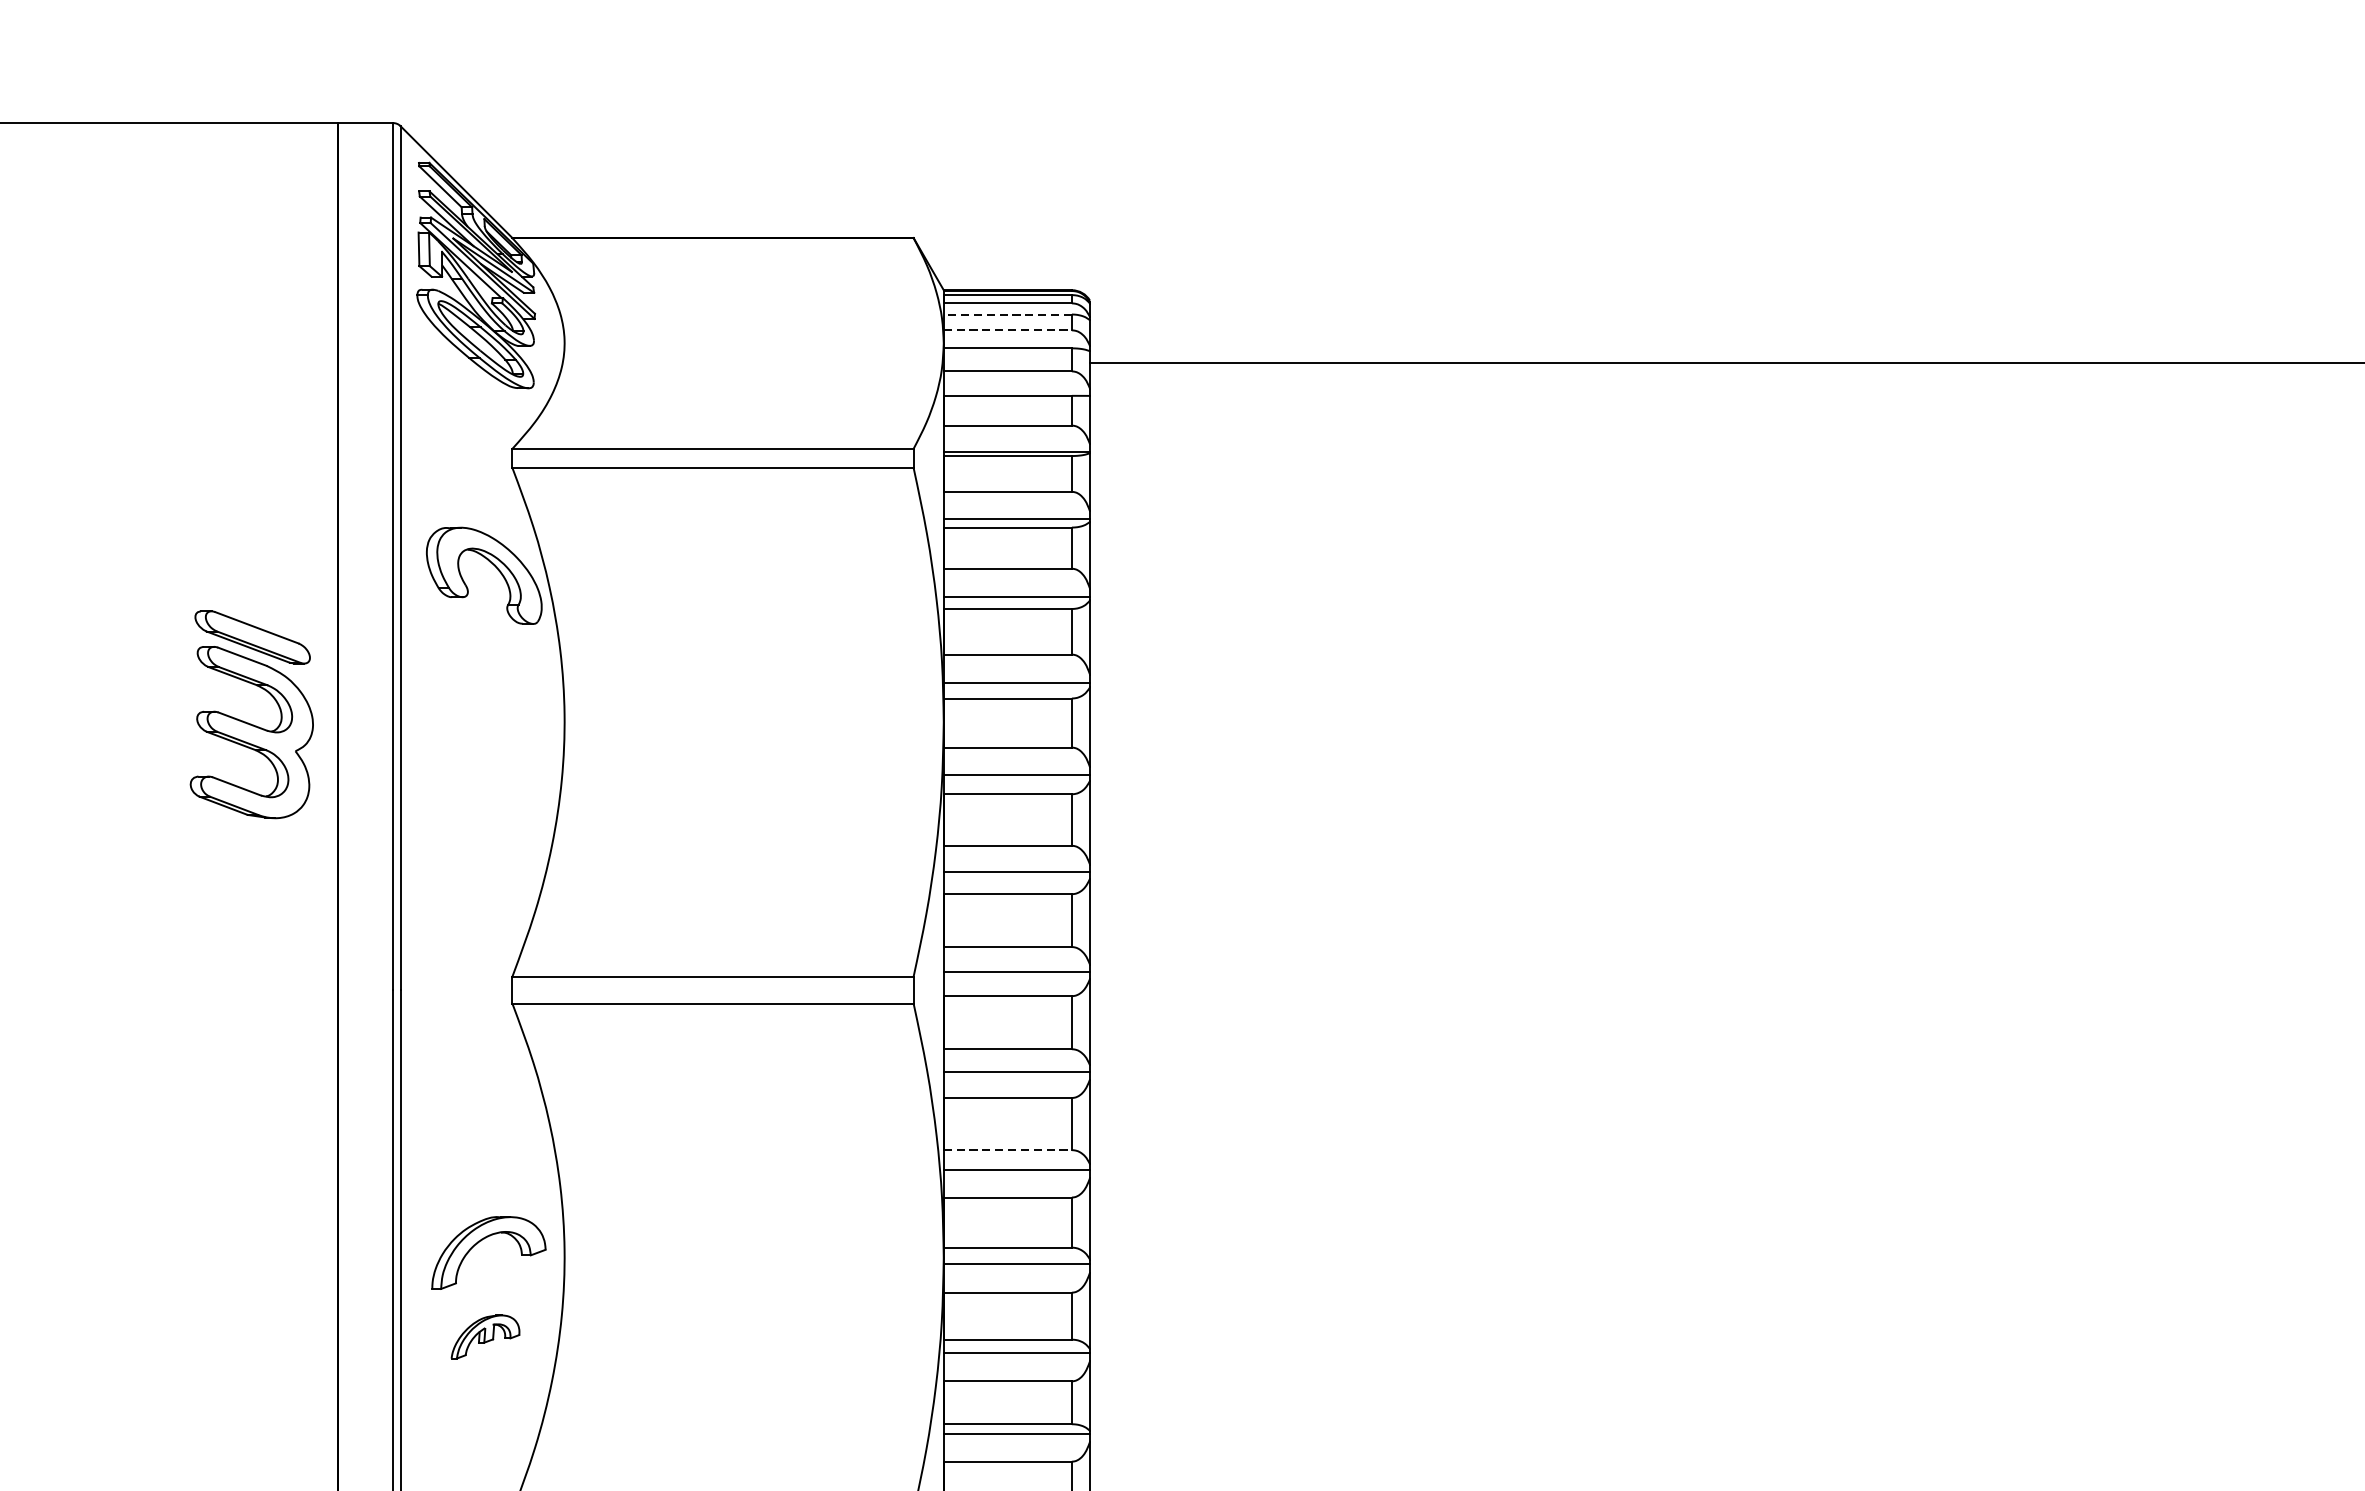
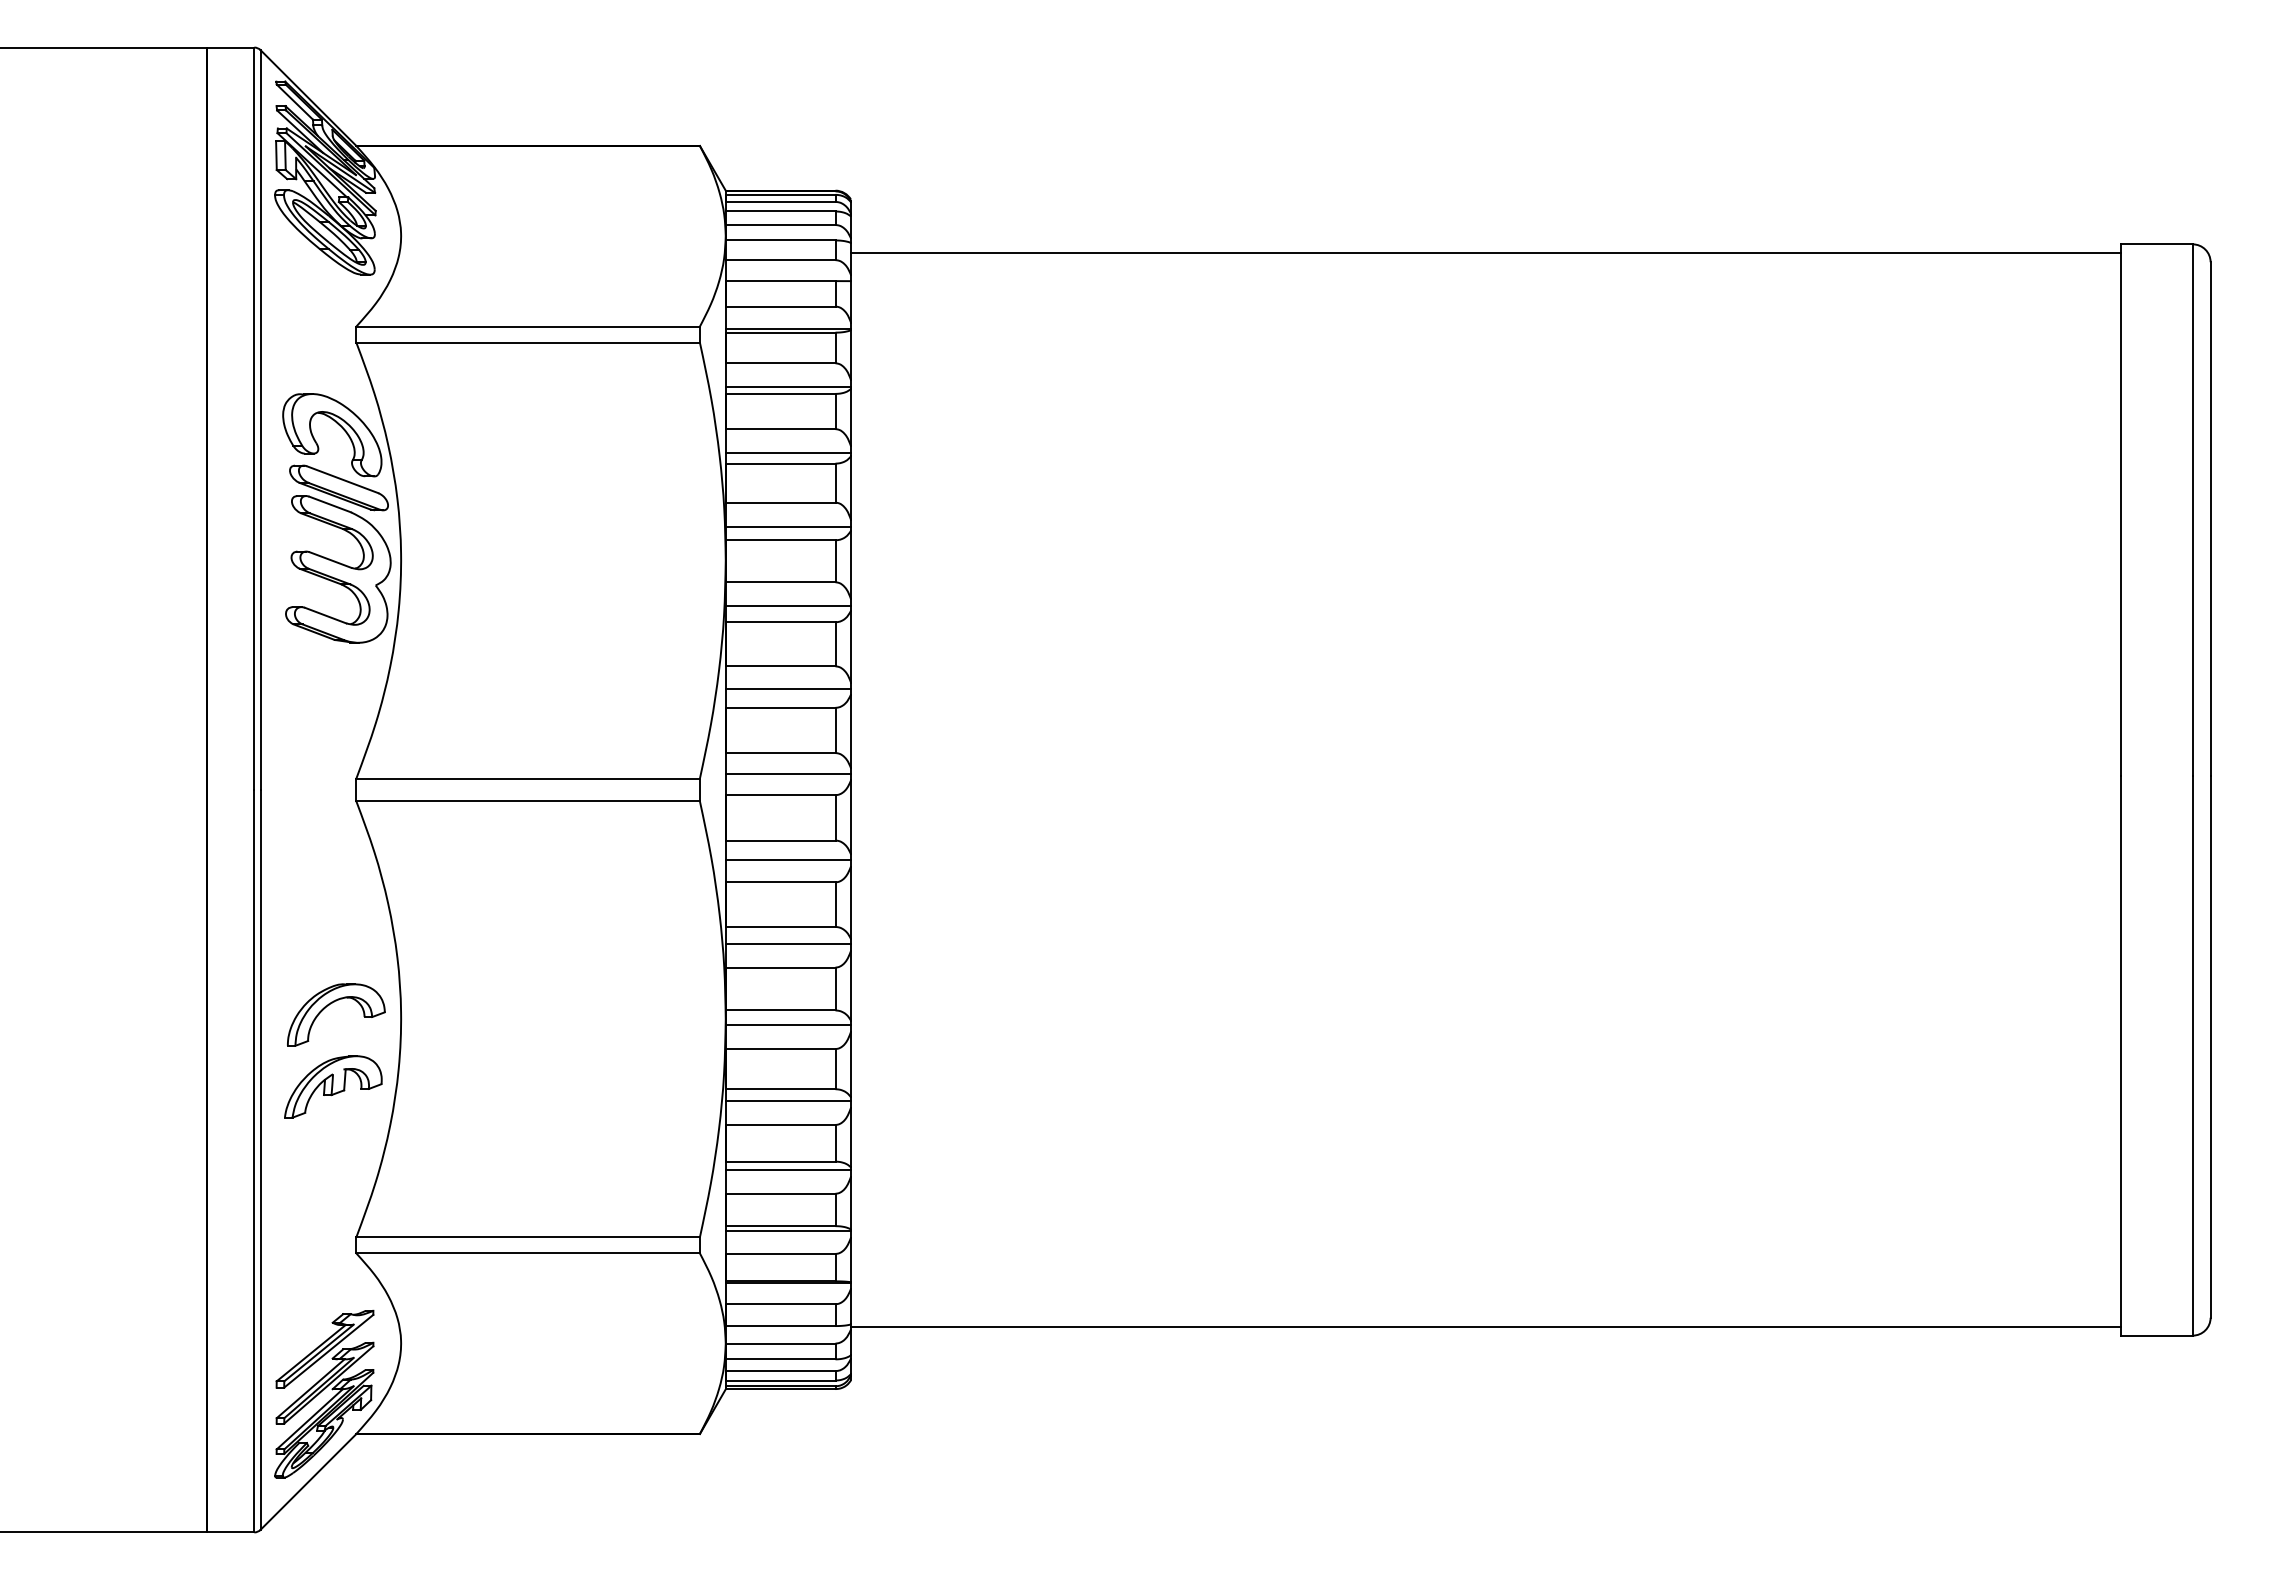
line: (1007, 314) -> (780, 211), dashed -> solid
line: (1007, 330) -> (780, 225), dashed -> solid
part: (248, 722) -> (335, 560), moved
line: (1007, 1149) -> (780, 926), dashed -> solid
part: (485, 1336) -> (333, 1086), size x1.67

